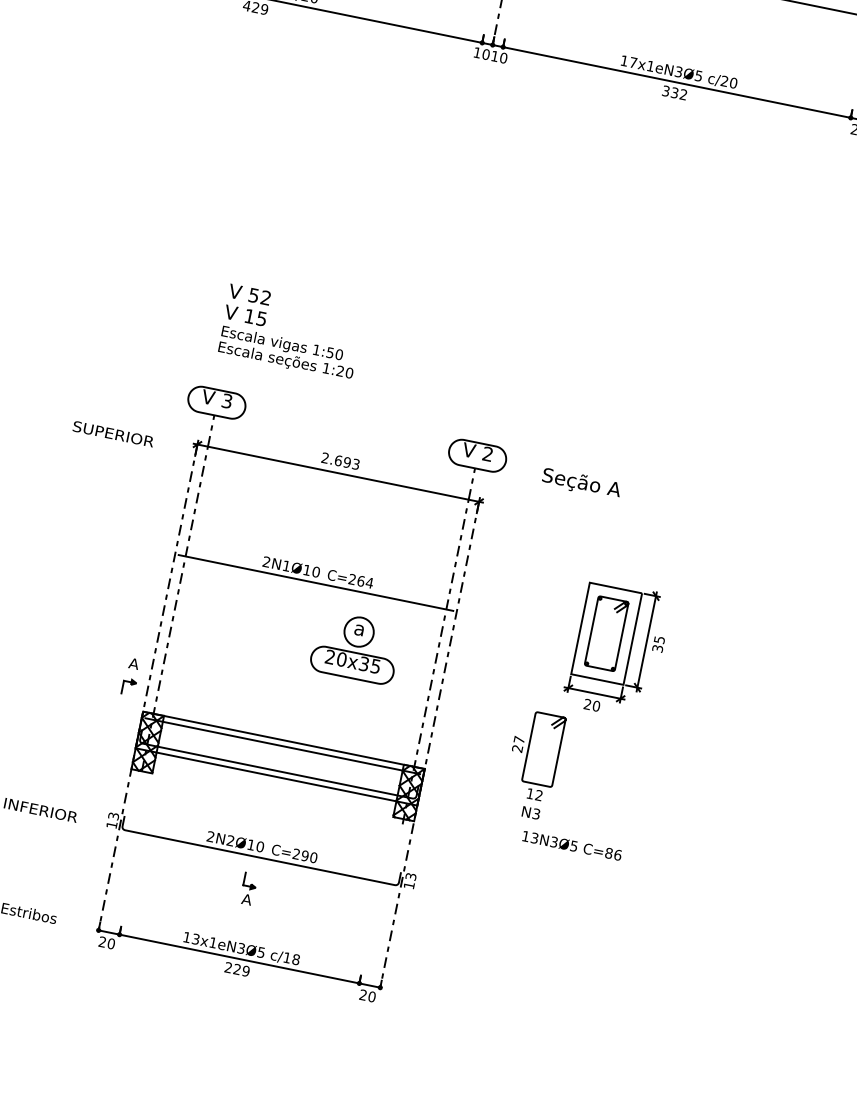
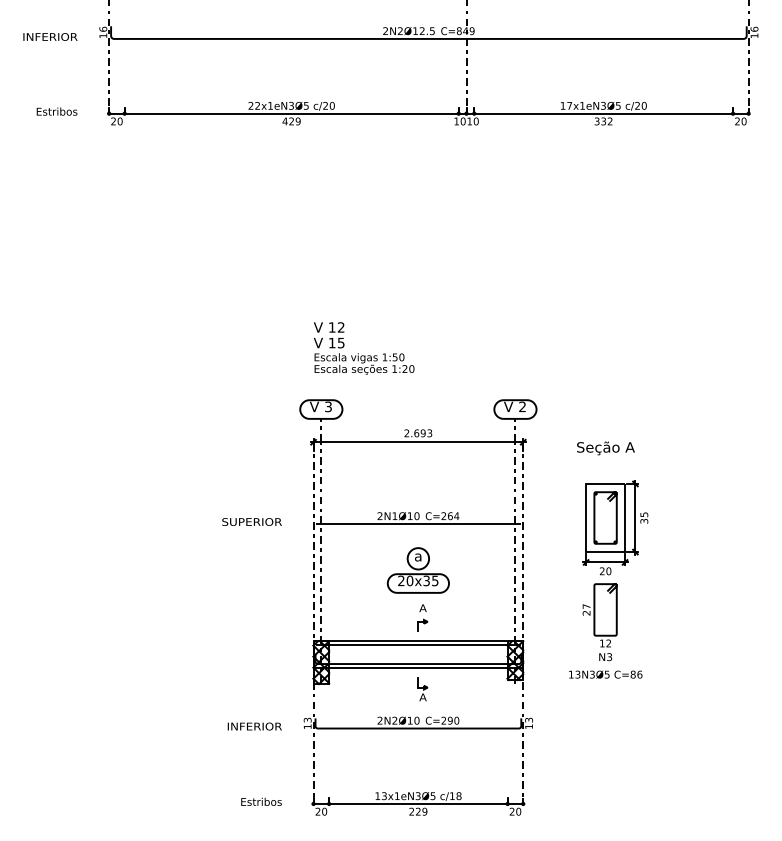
text: (252, 295) -> (331, 327), 52 -> 12
text: (112, 433) -> (251, 521), moved
text: (581, 483) -> (605, 448), moved
part: (354, 647) -> (417, 570), moved
part: (617, 649) -> (615, 527), moved
part: (130, 676) -> (422, 617), moved
text: (571, 845) -> (605, 674), moved
part: (248, 888) -> (422, 689), moved

